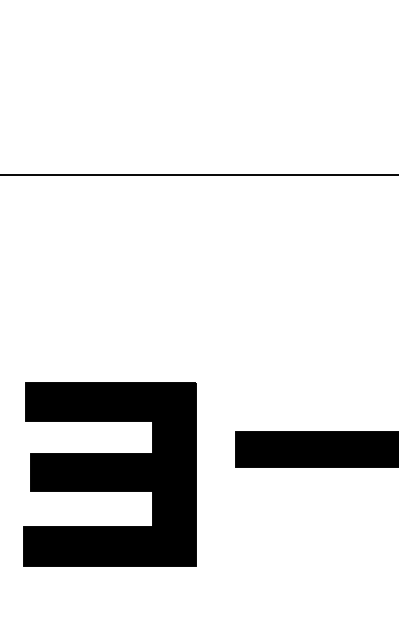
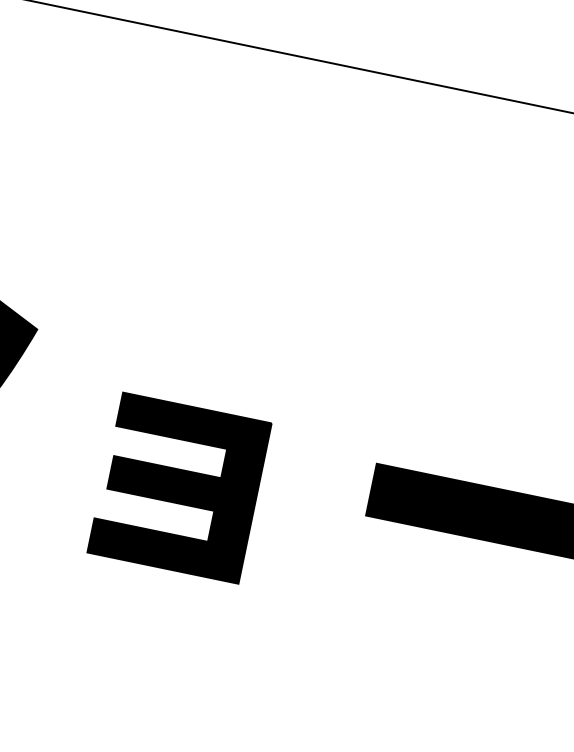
part: (109, 474) -> (179, 488), size x0.6

